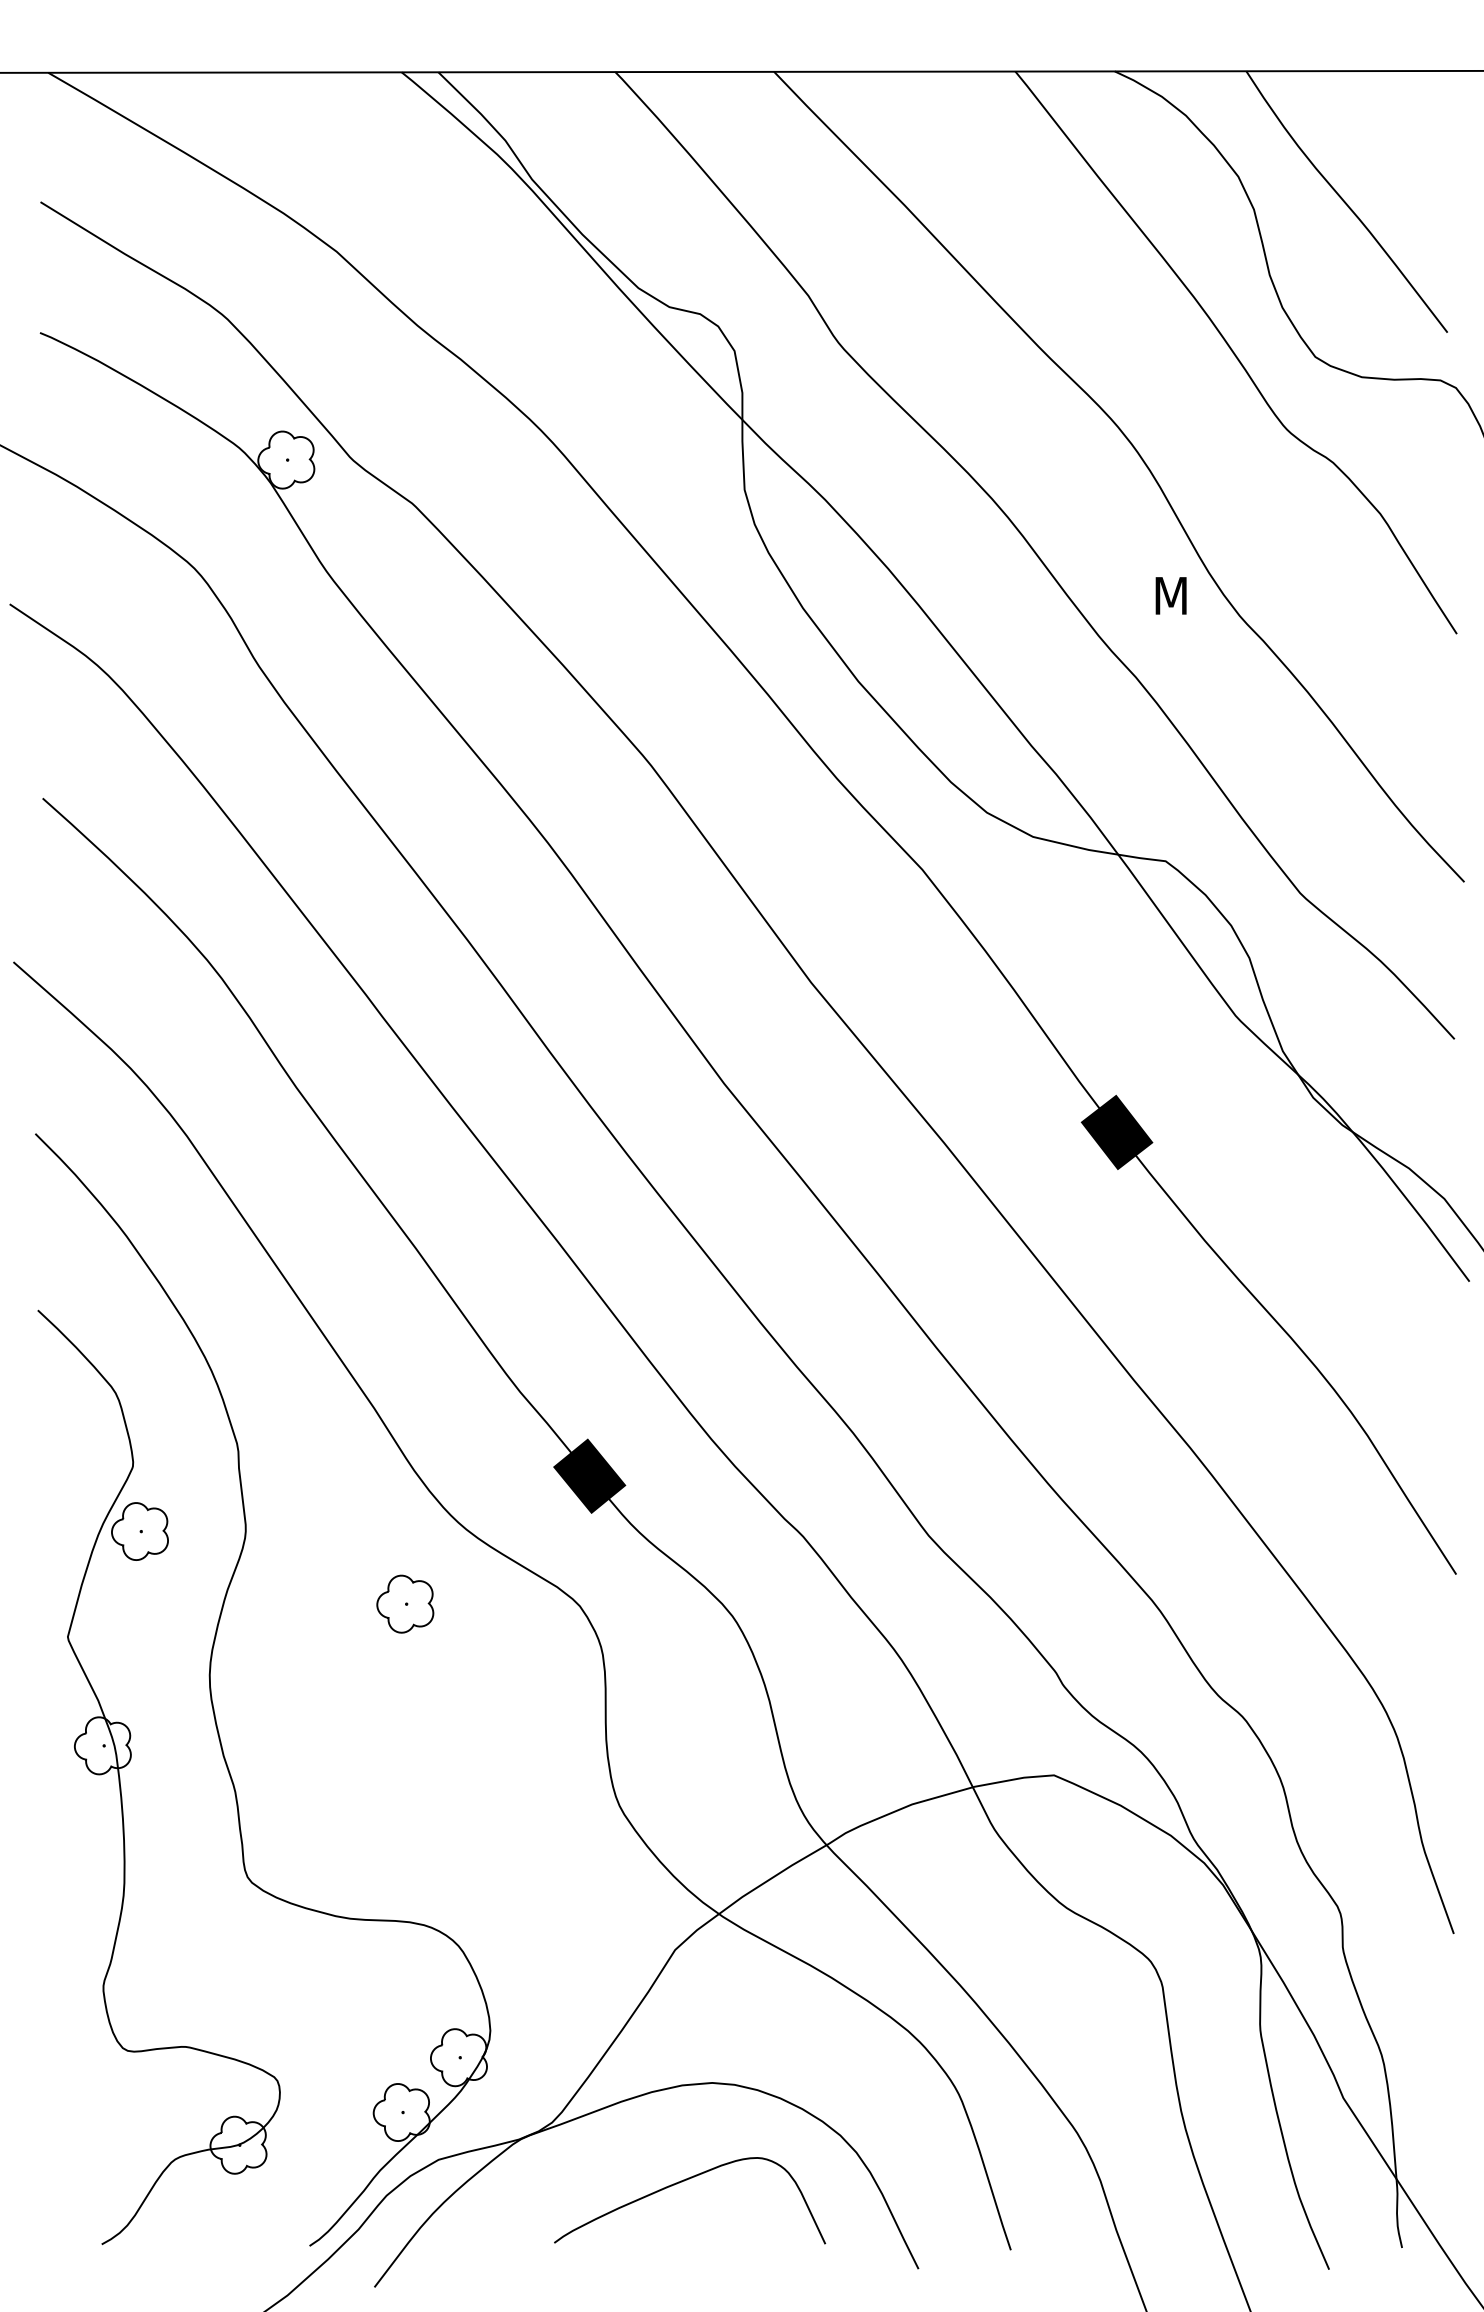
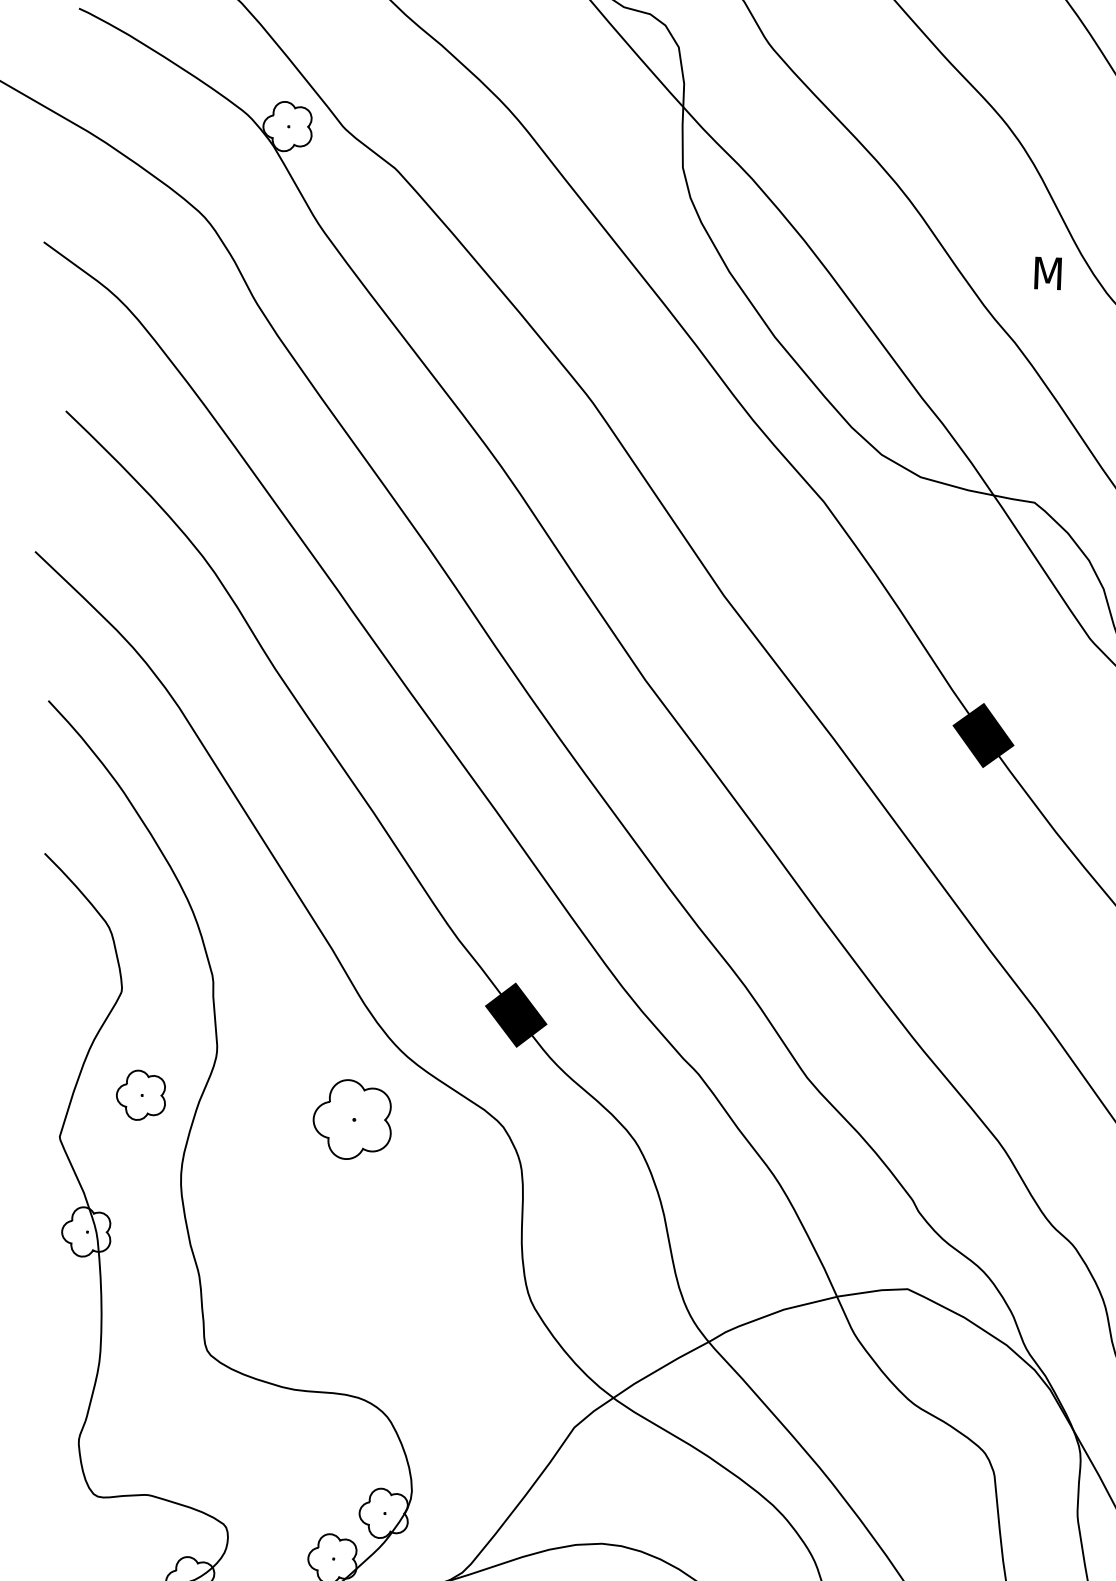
part: (139, 1531) -> (140, 1095), moved
part: (405, 1603) -> (352, 1119), size x1.6

